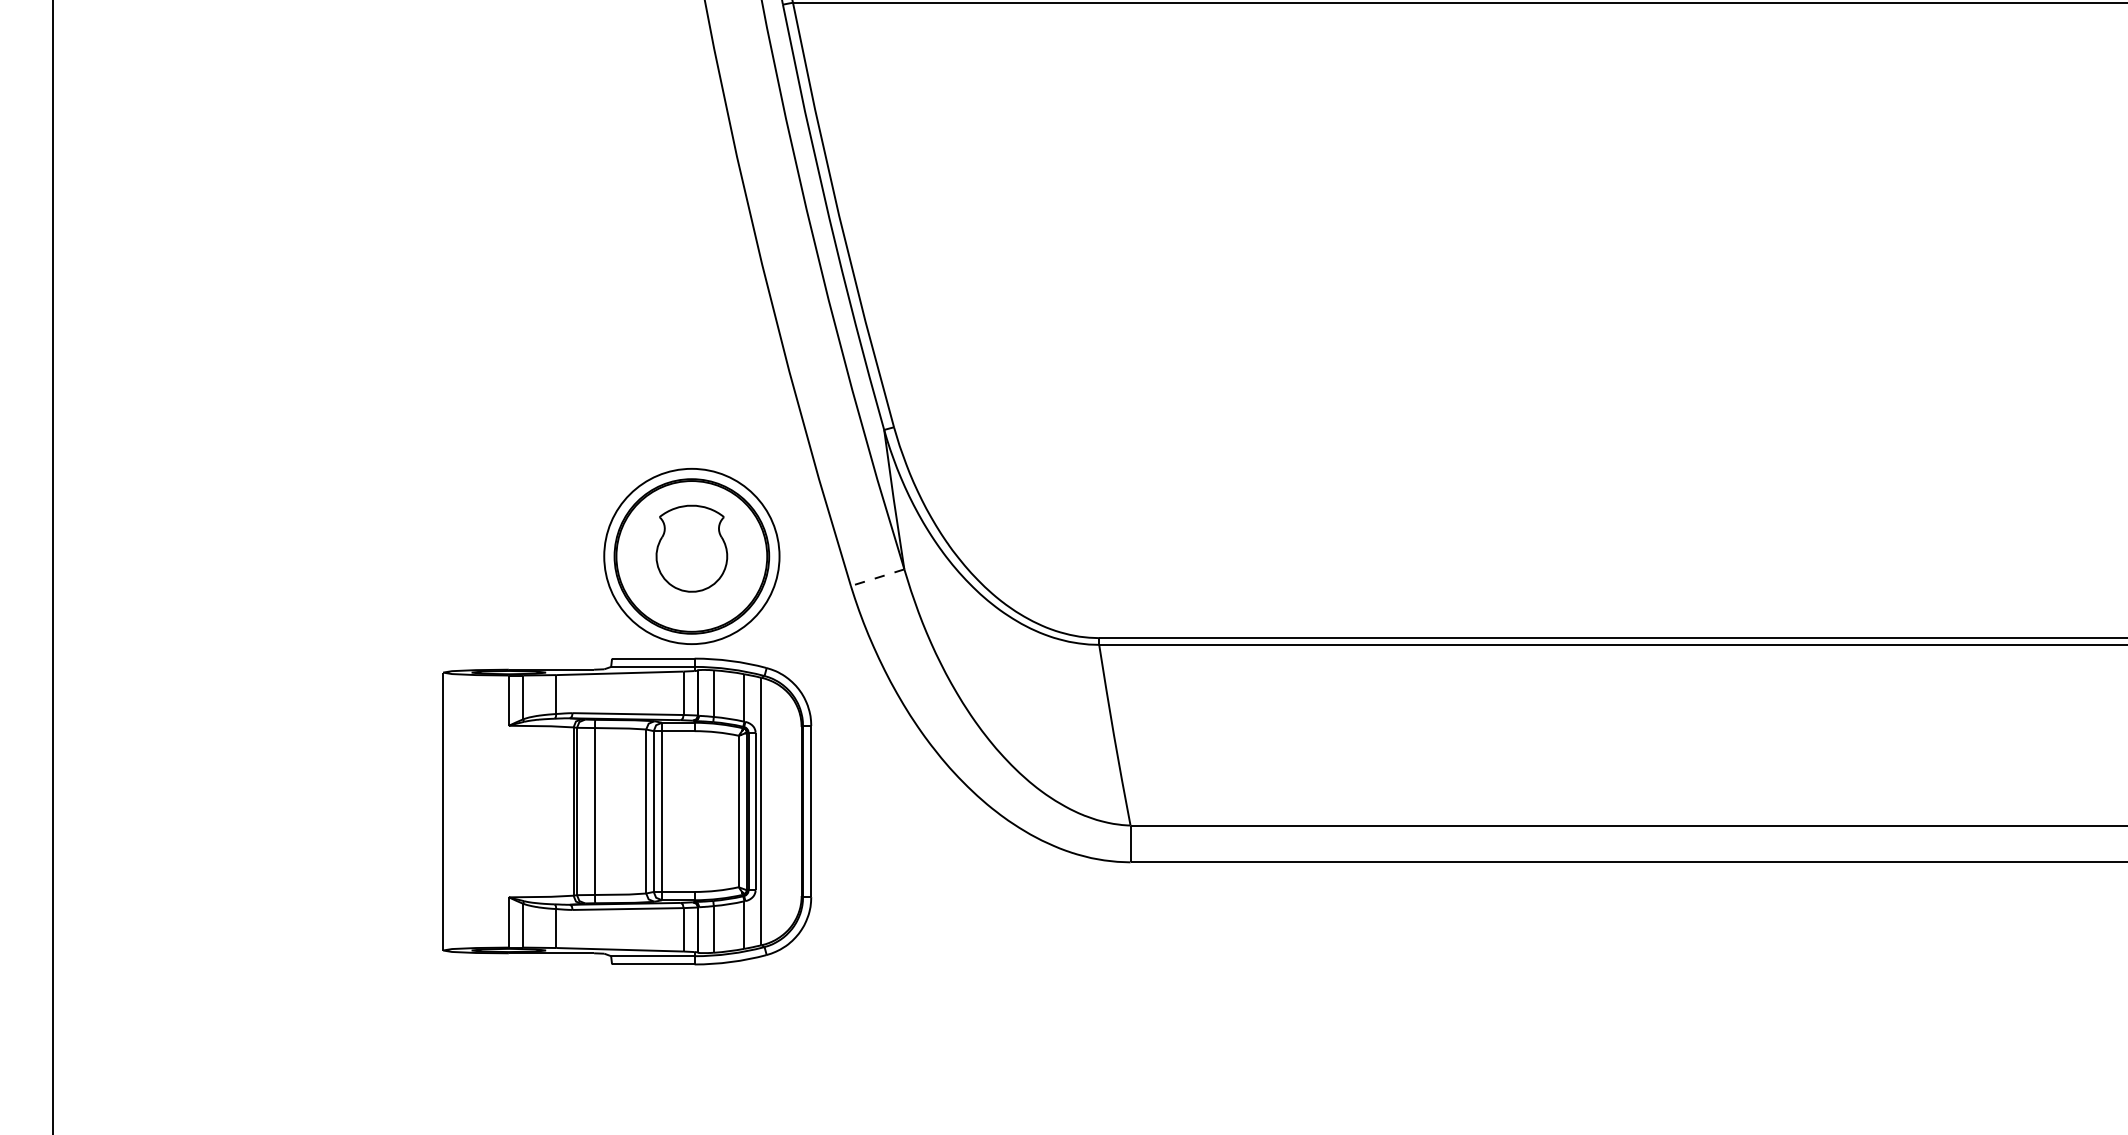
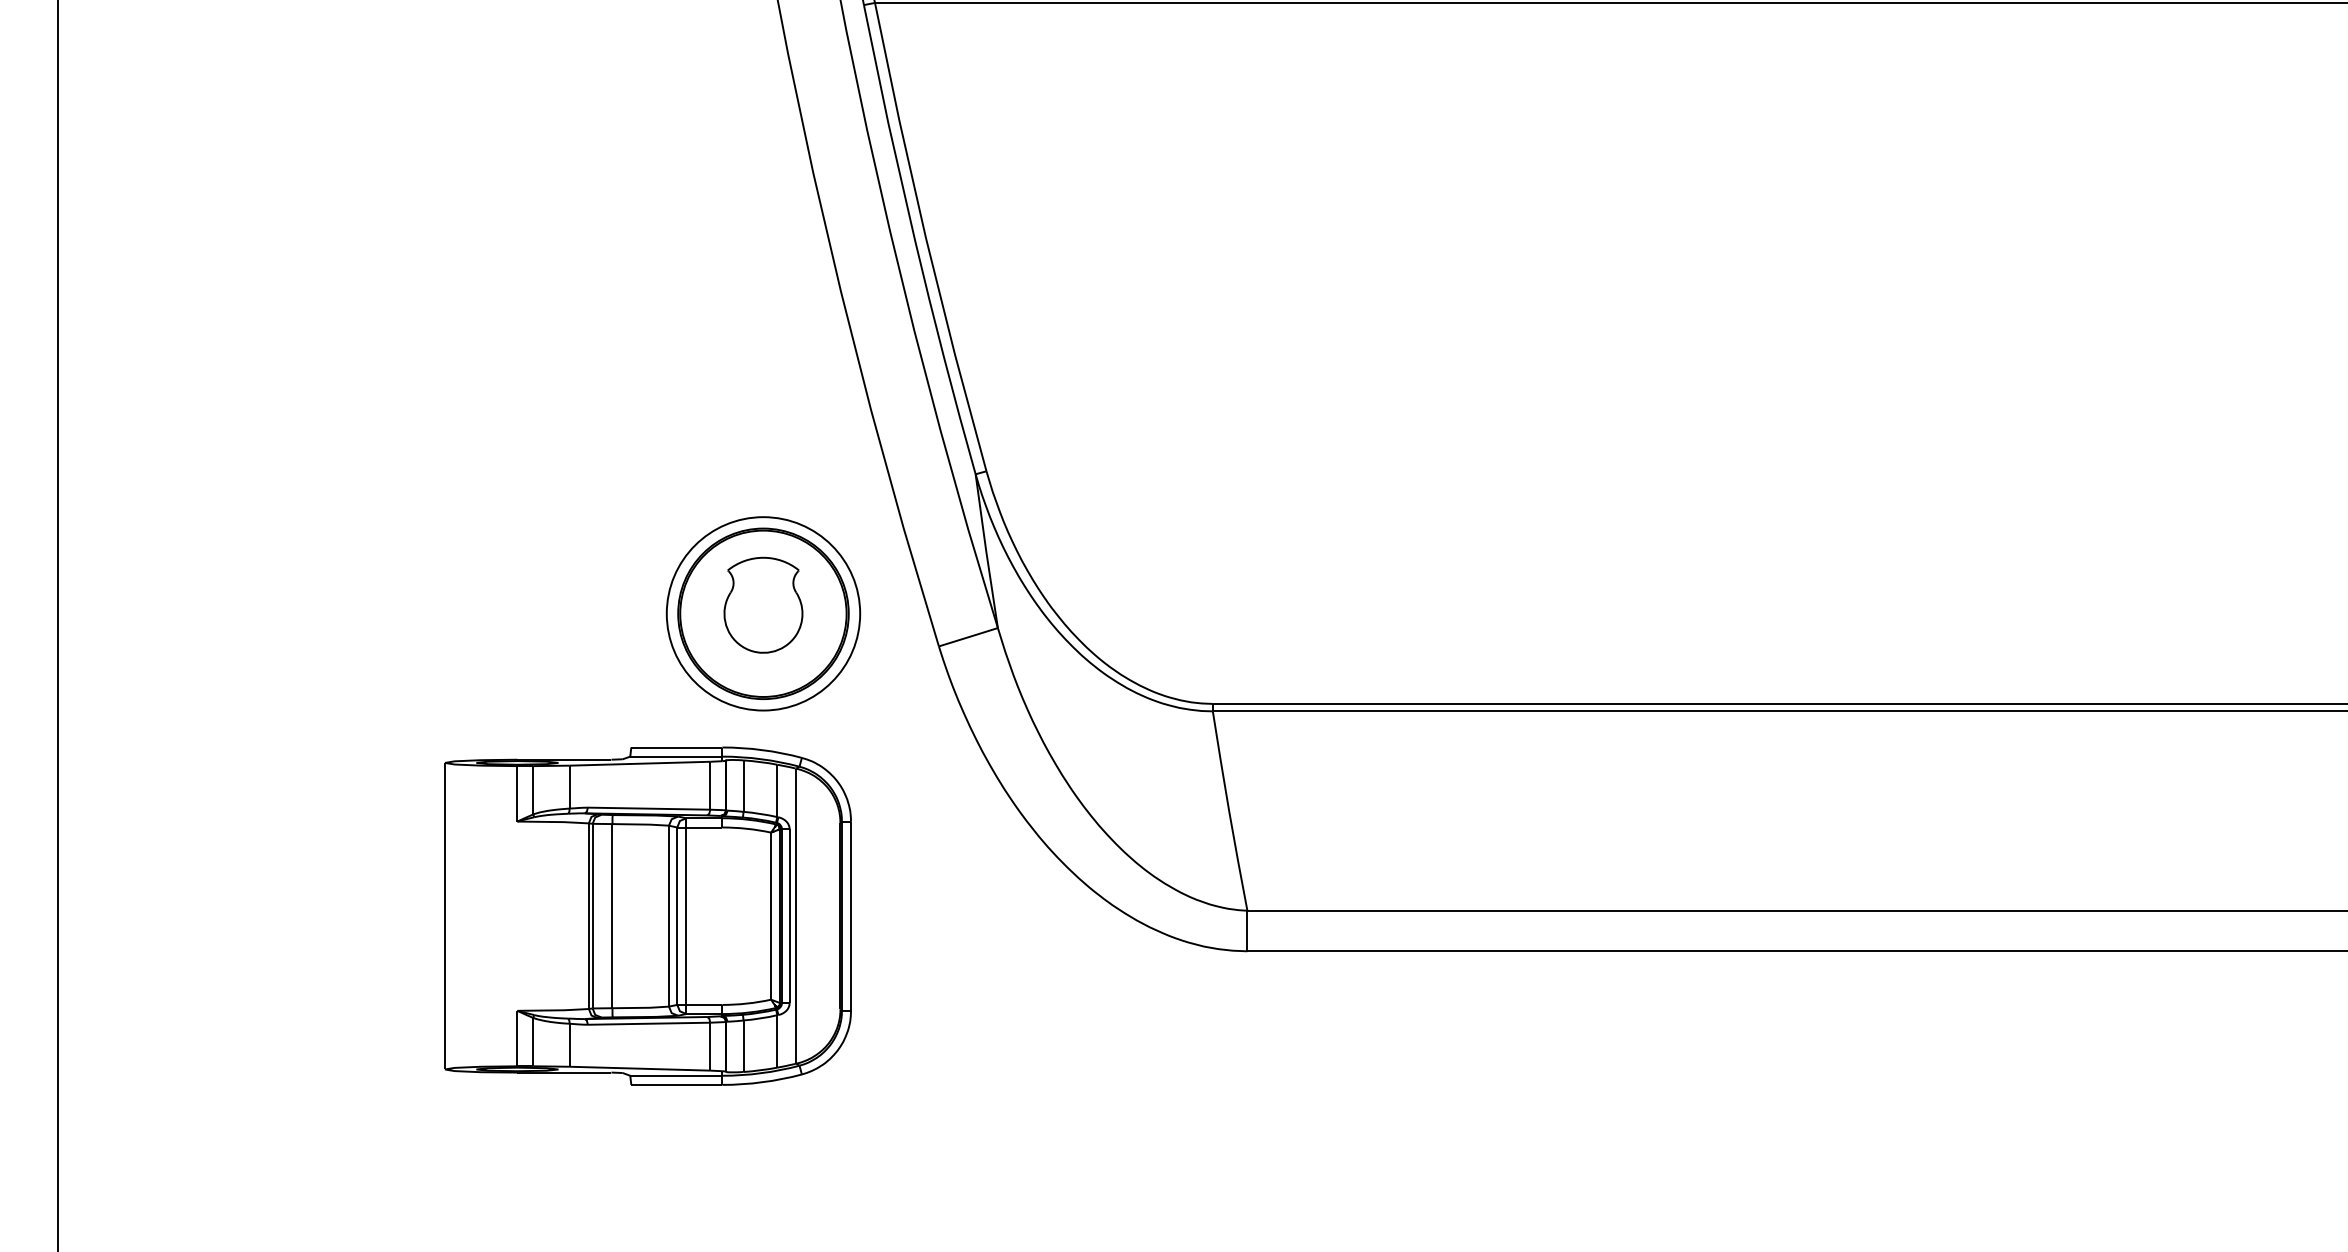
line: (878, 577) -> (969, 637), dashed -> solid
part: (627, 811) -> (648, 916), moved

